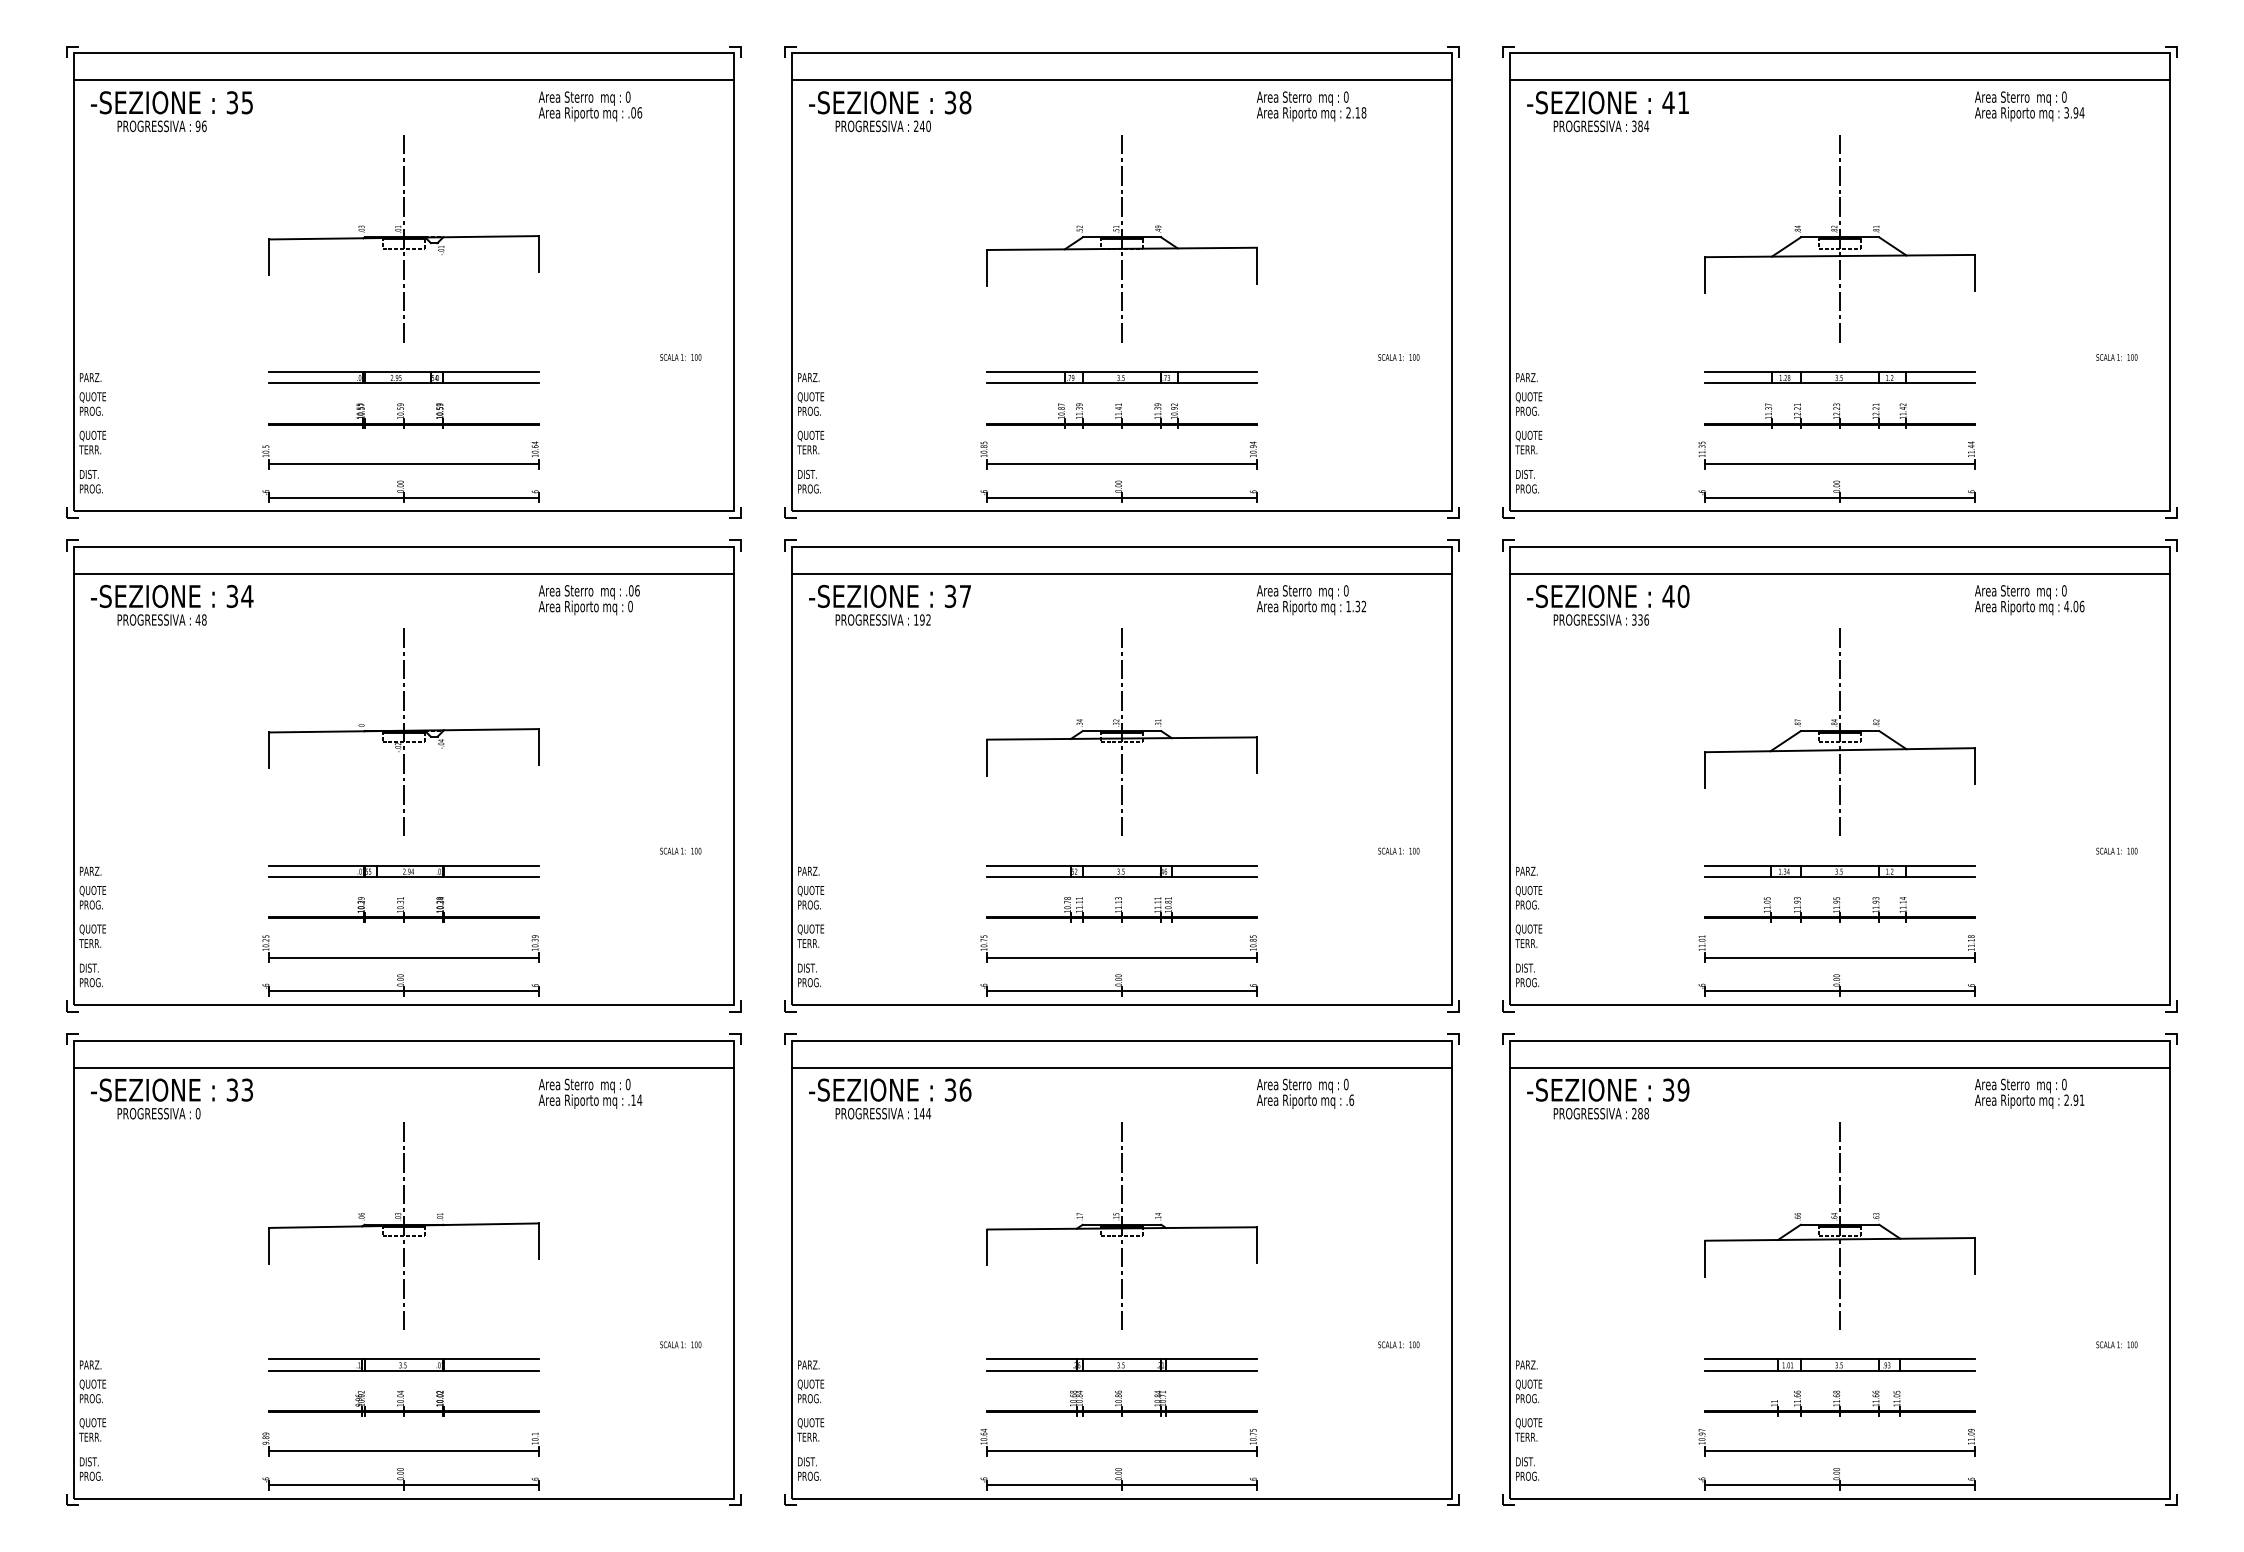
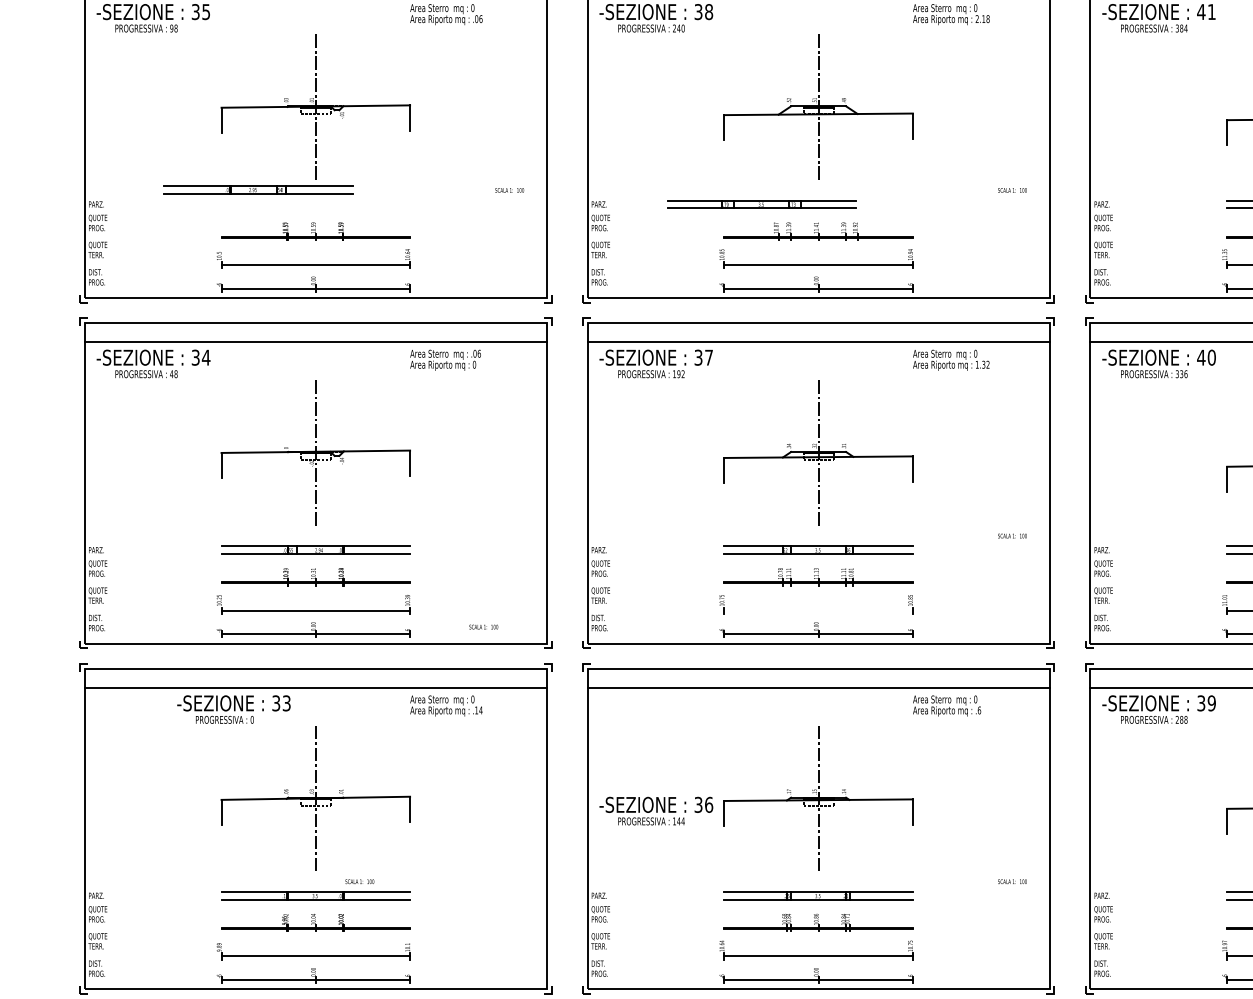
text: (204, 125) -> (176, 27), 96 -> 98
part: (403, 377) -> (258, 189), moved
part: (1121, 377) -> (761, 204), moved
text: (680, 850) -> (483, 626), moved
line: (1121, 957) -> (818, 610), removed
text: (171, 1098) -> (233, 709), moved
text: (890, 1098) -> (656, 810), moved
text: (680, 1344) -> (359, 881), moved

